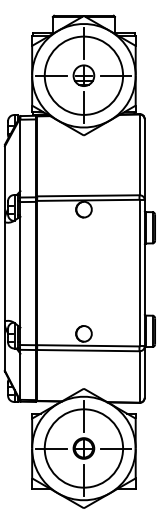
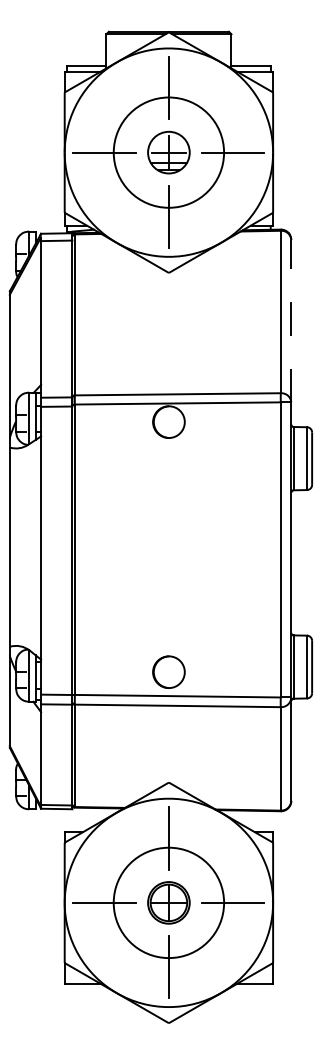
circle: (83, 75) -> (168, 152), size x0.7
line: (144, 158) -> (290, 319), solid -> dashed
circle: (83, 448) -> (168, 902), size x0.7

